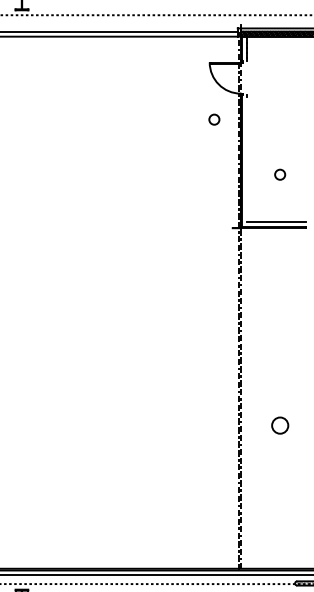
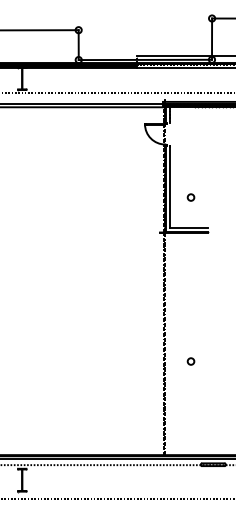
circle: (213, 119) -> (147, 161), removed
line: (247, 157) -> (169, 186), added
circle: (279, 425) -> (190, 361), size x0.62

